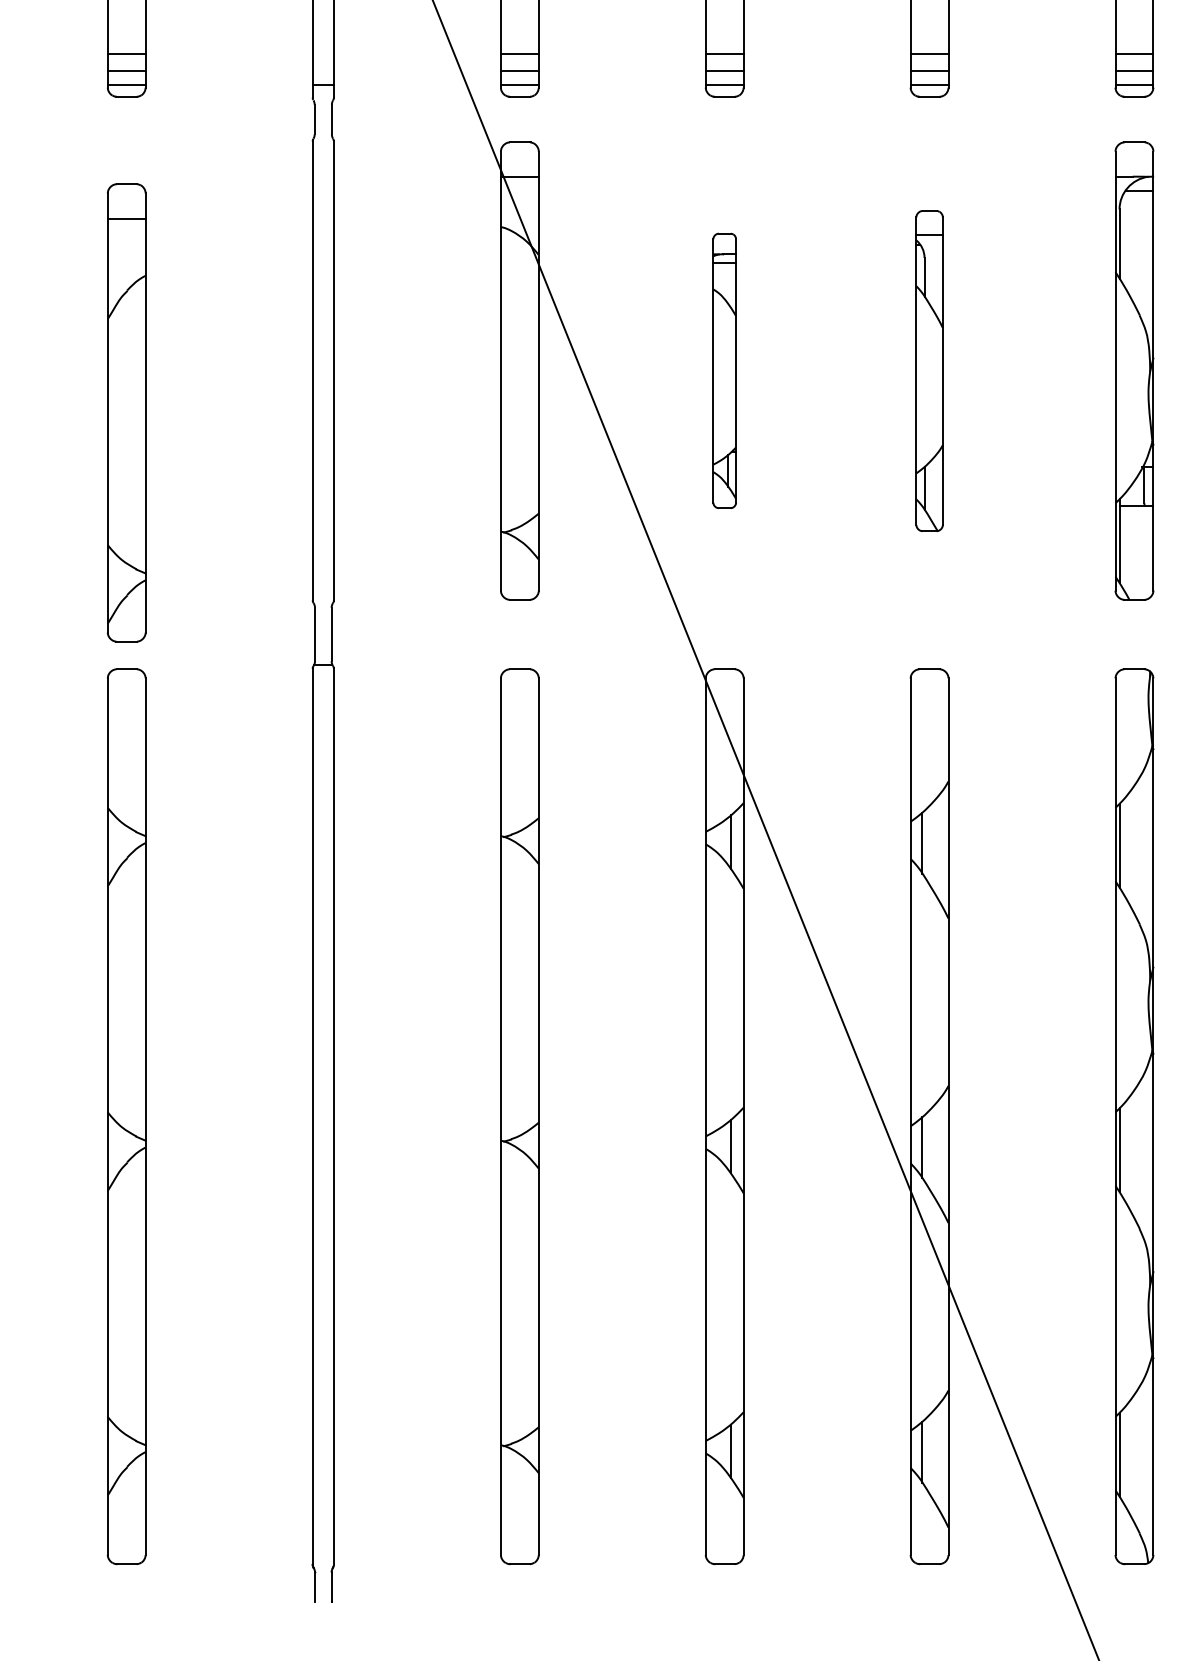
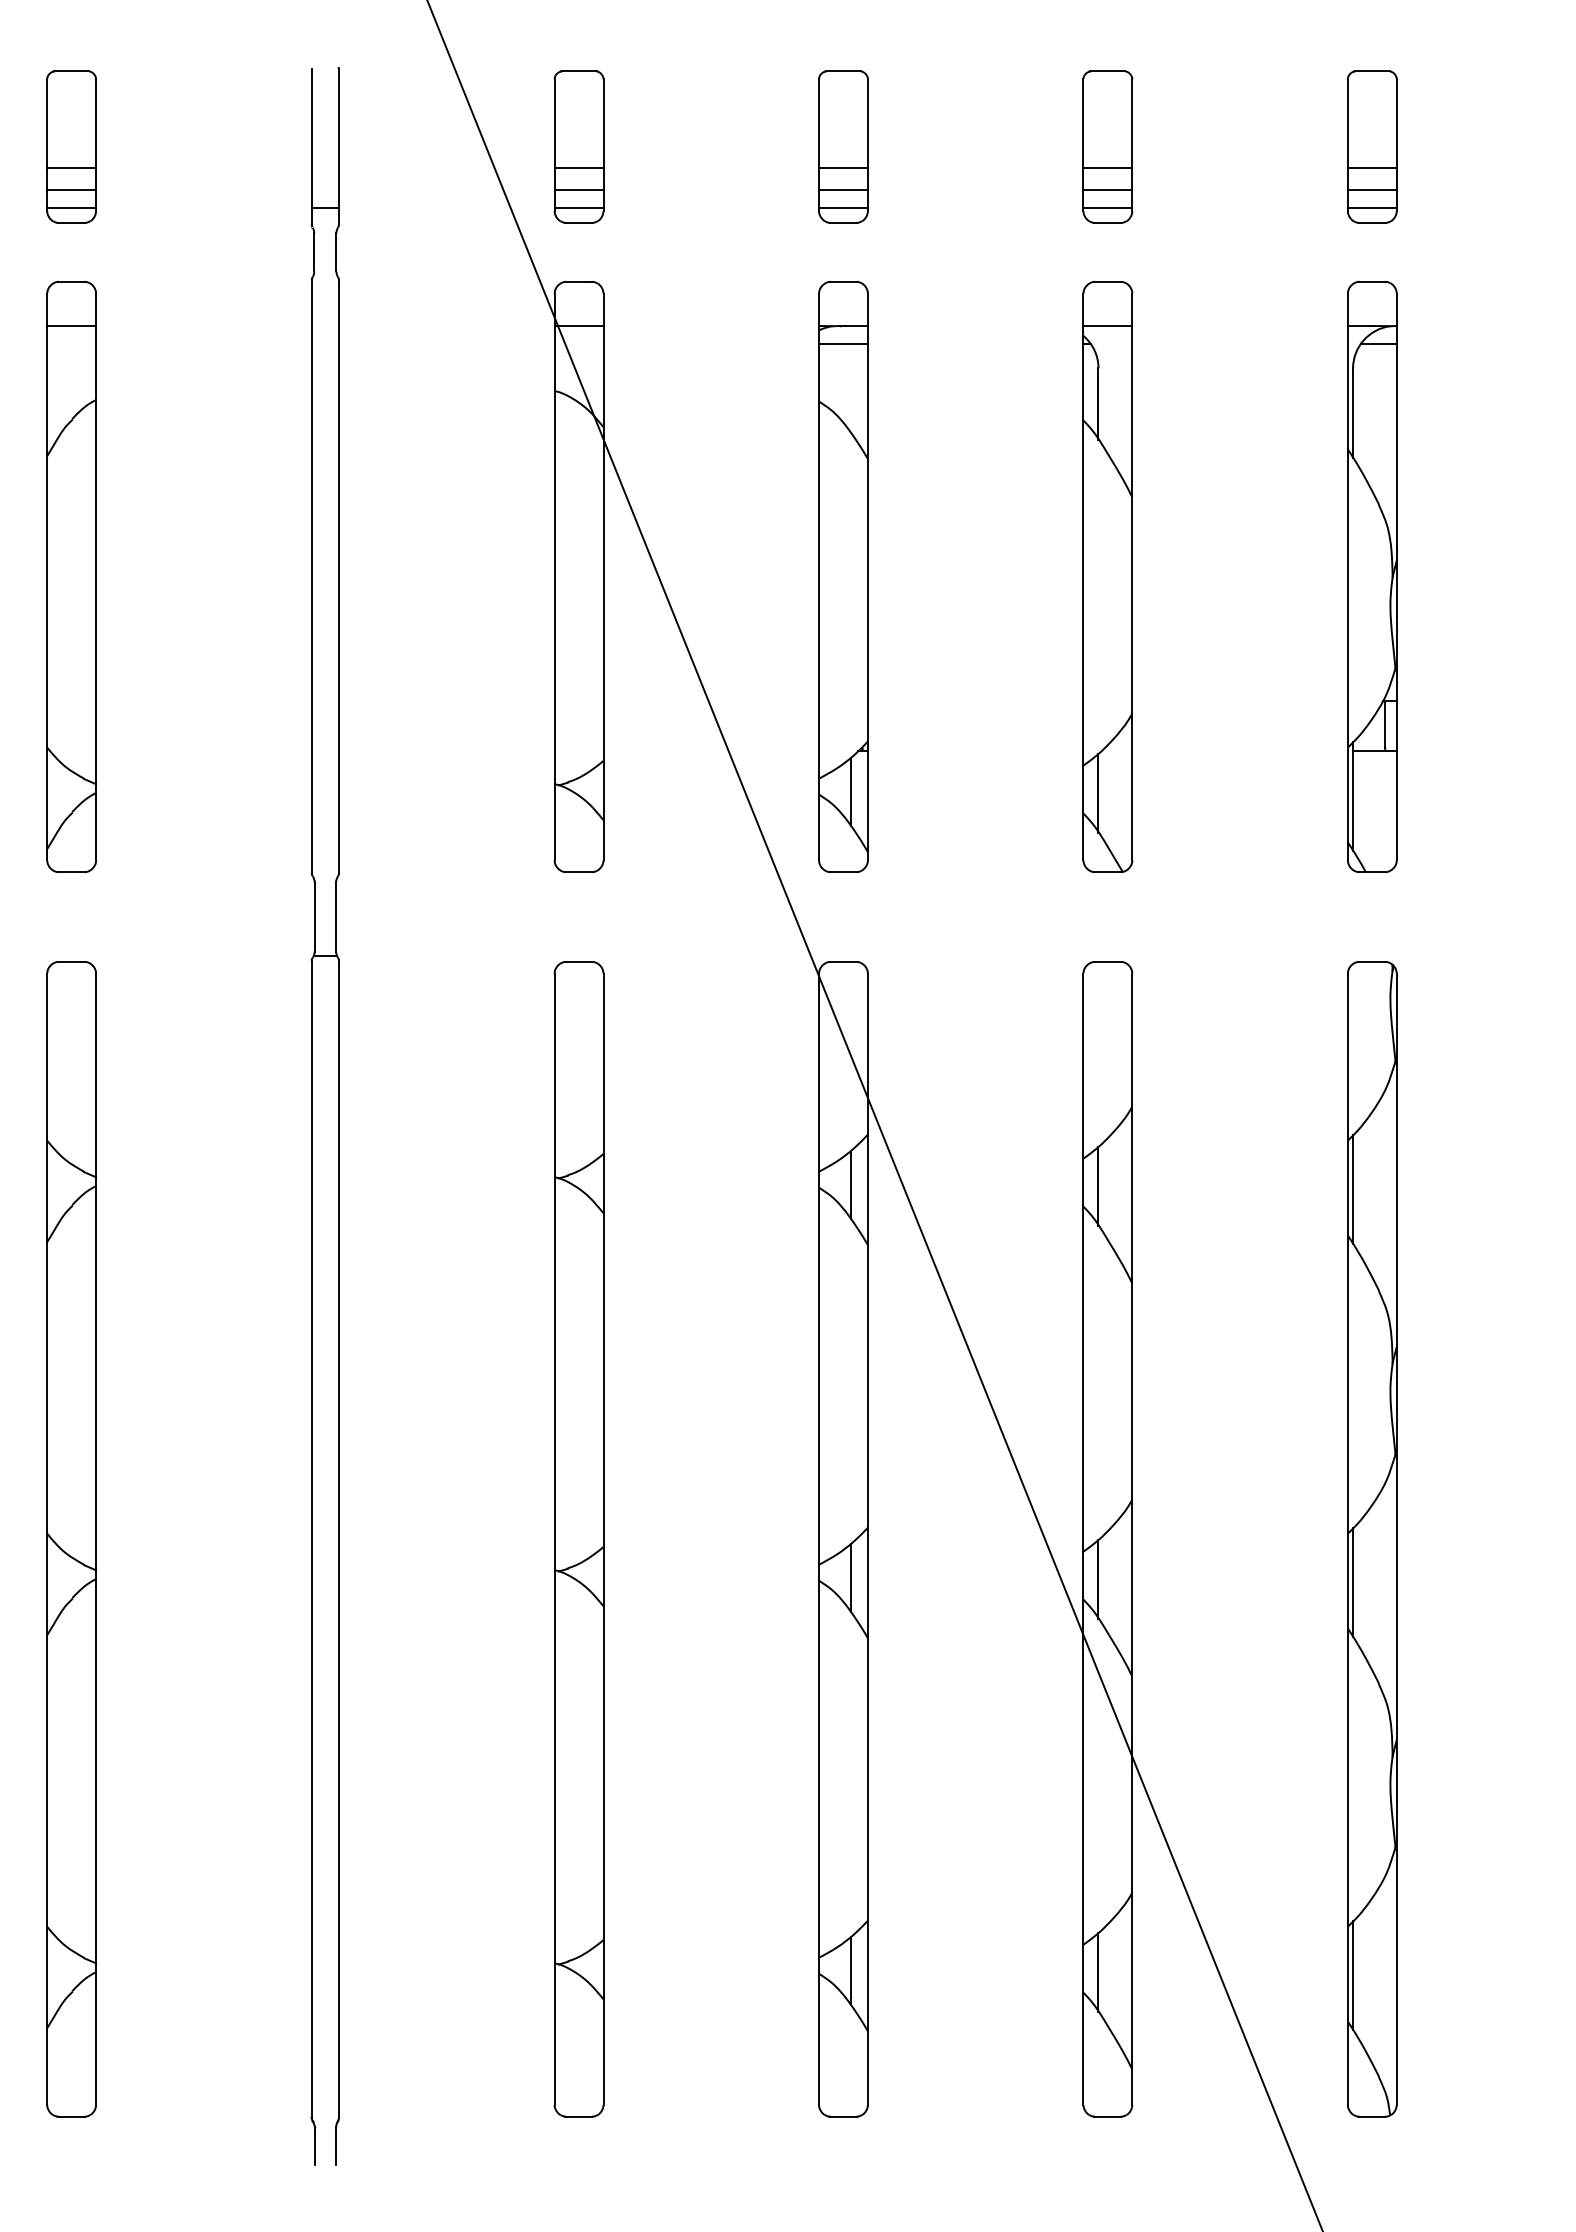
part: (724, 370) -> (843, 576), size x1.67
part: (929, 370) -> (1107, 576), size x1.43
part: (126, 412) -> (71, 576), moved

